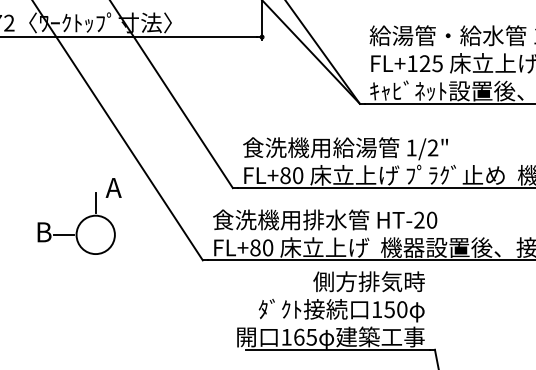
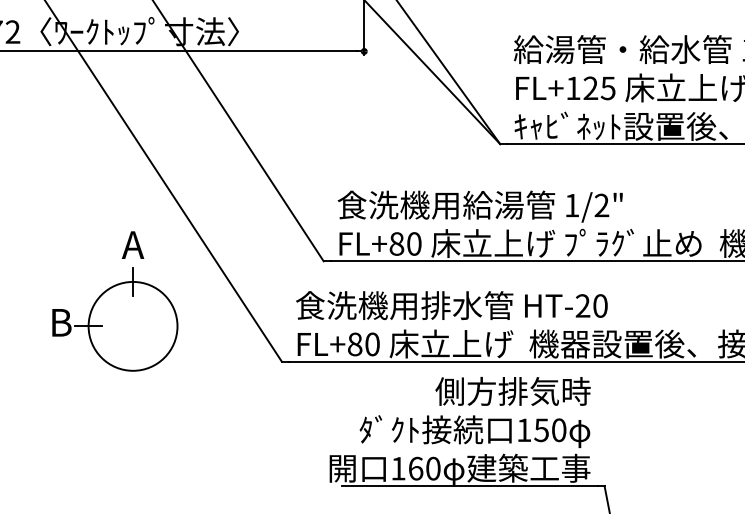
text: (114, 187) -> (133, 244), moved
circle: (95, 234) -> (132, 325), size x1.67
text: (311, 337) -> (432, 468), 165 -> 160

